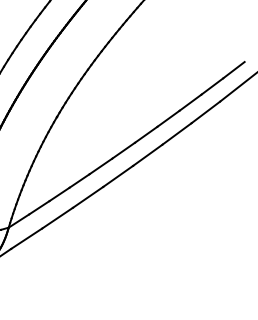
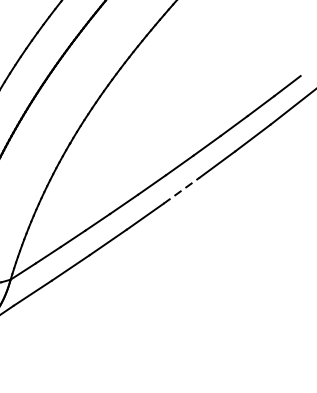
line: (148, 155) -> (182, 190), solid -> dashed

